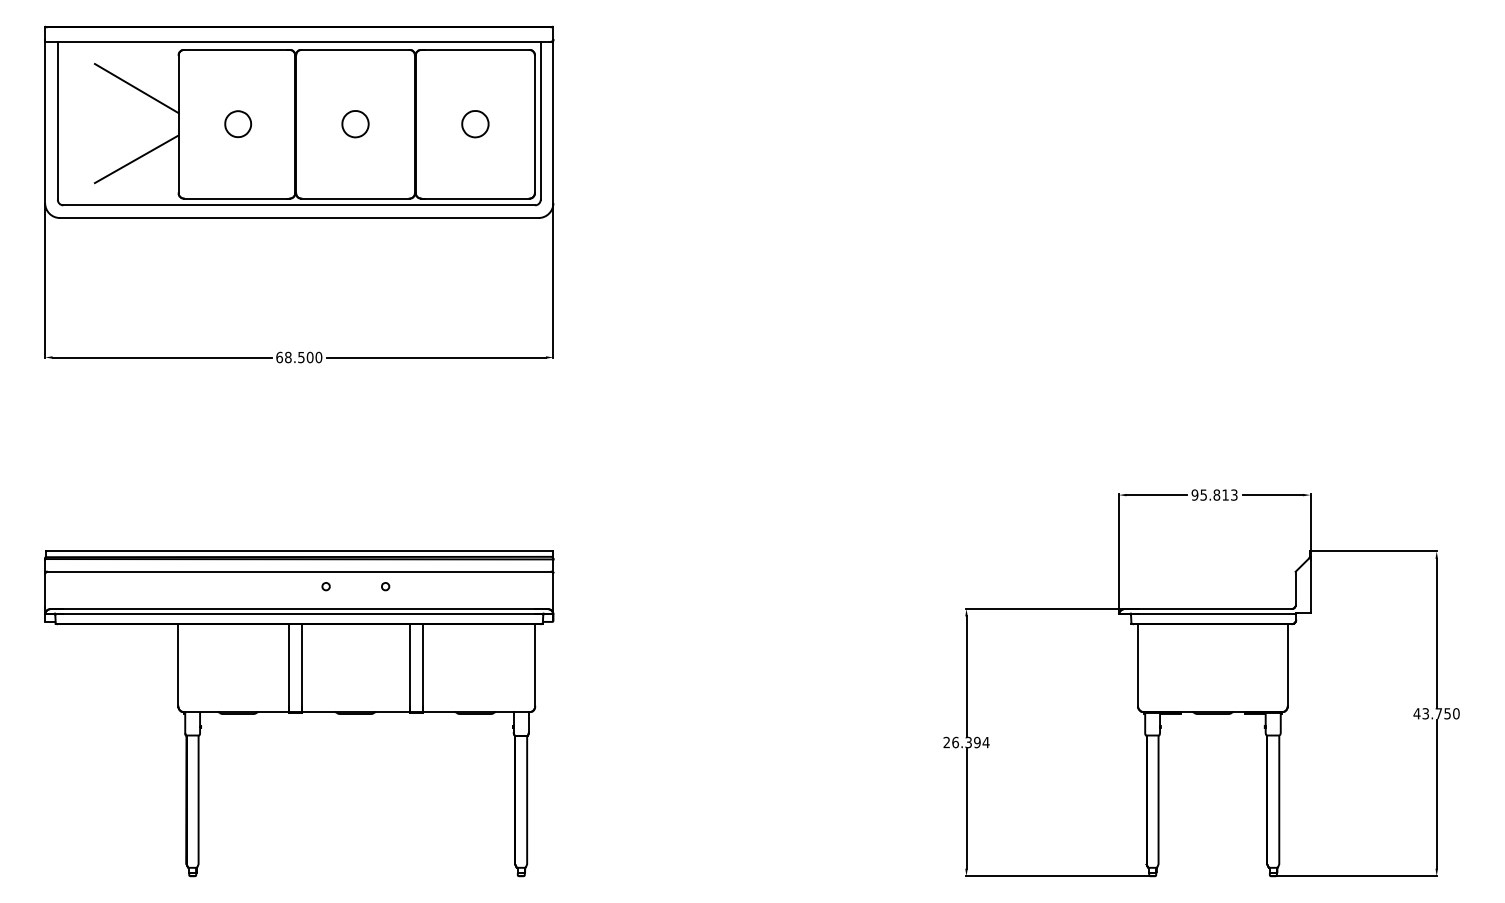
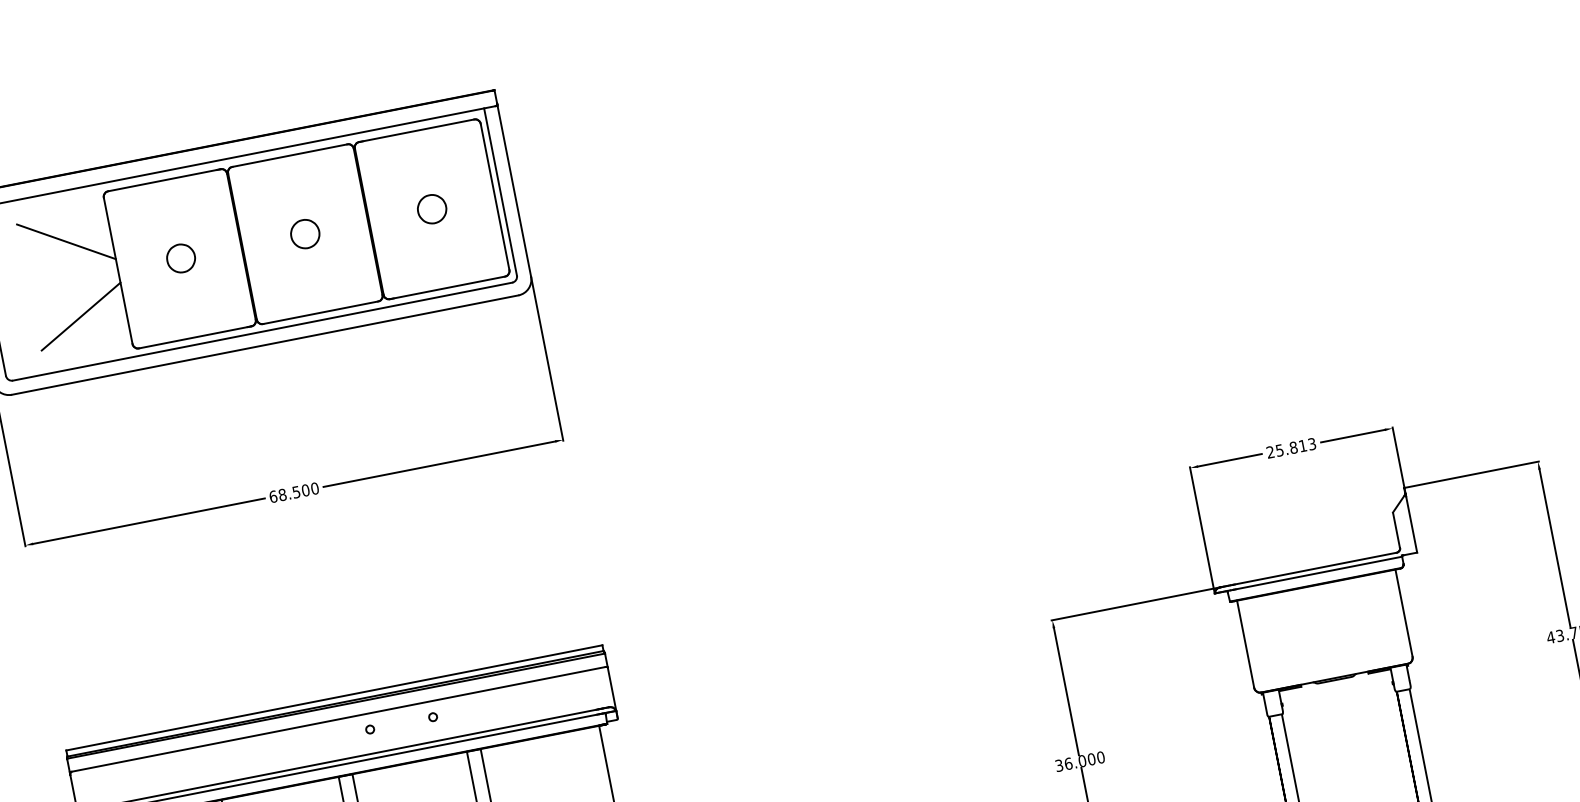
text: (1194, 494) -> (1269, 451), 95.813 -> 25.813
text: (966, 742) -> (1080, 761), 26.394 -> 36.000

